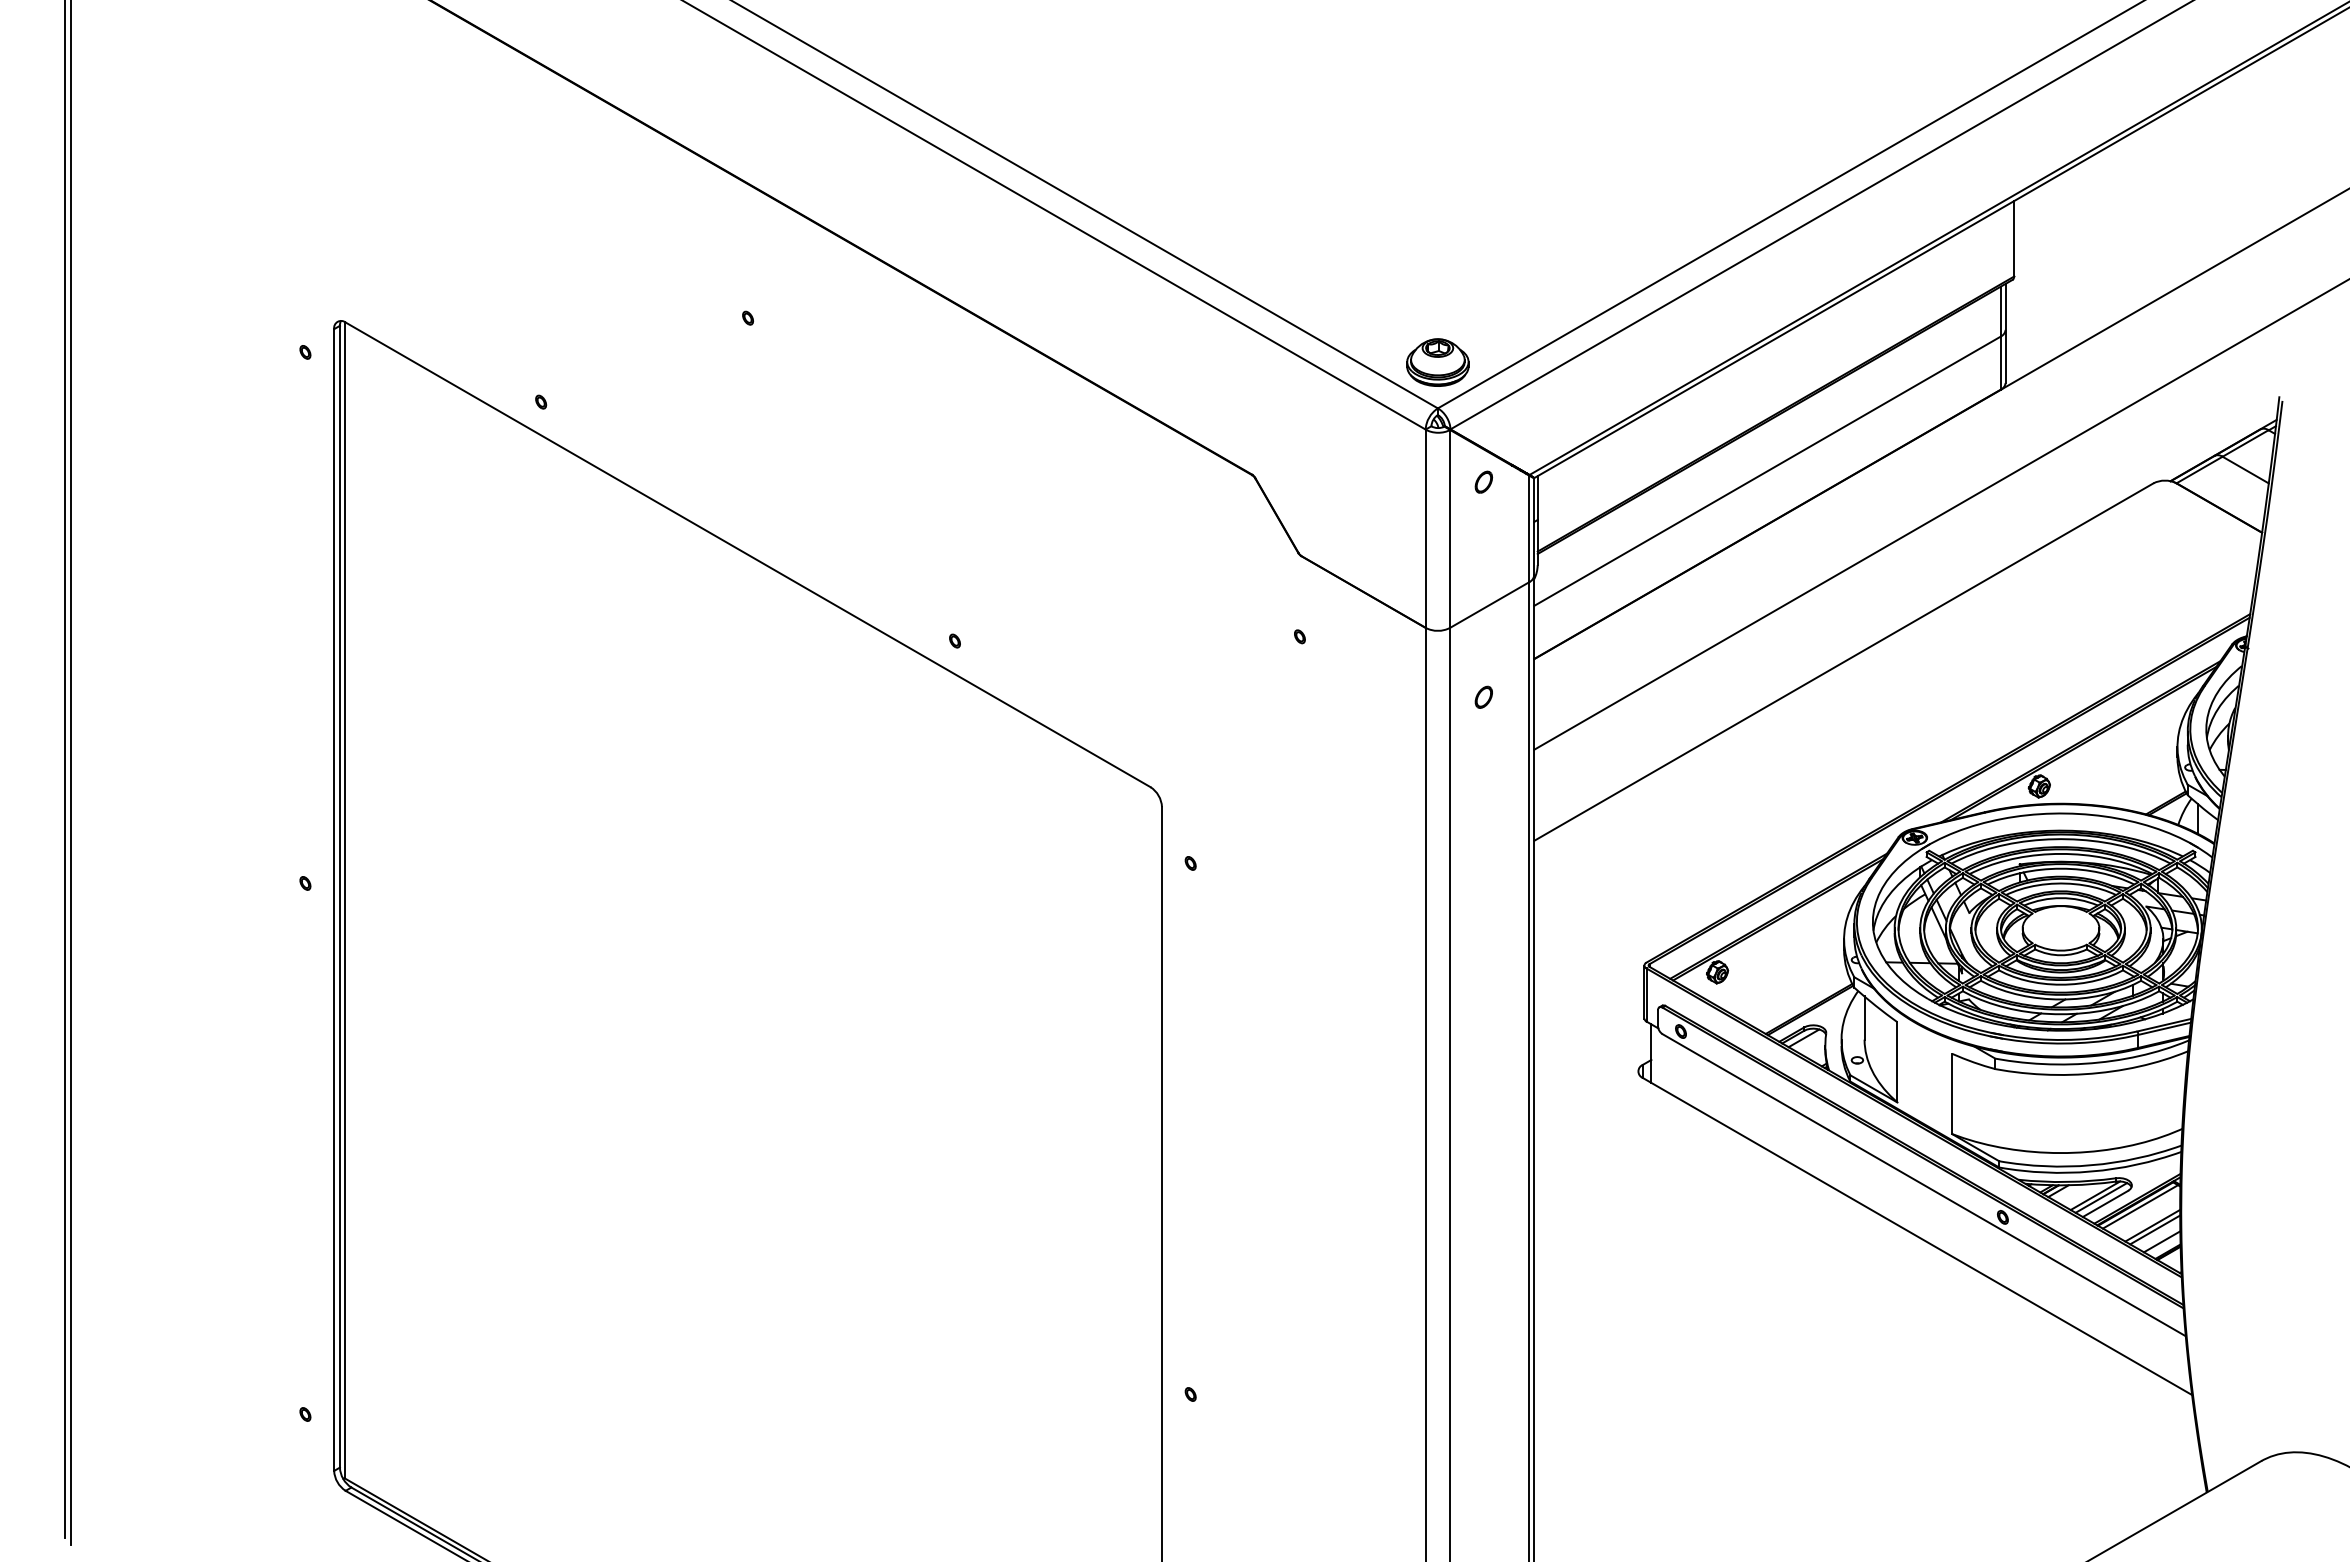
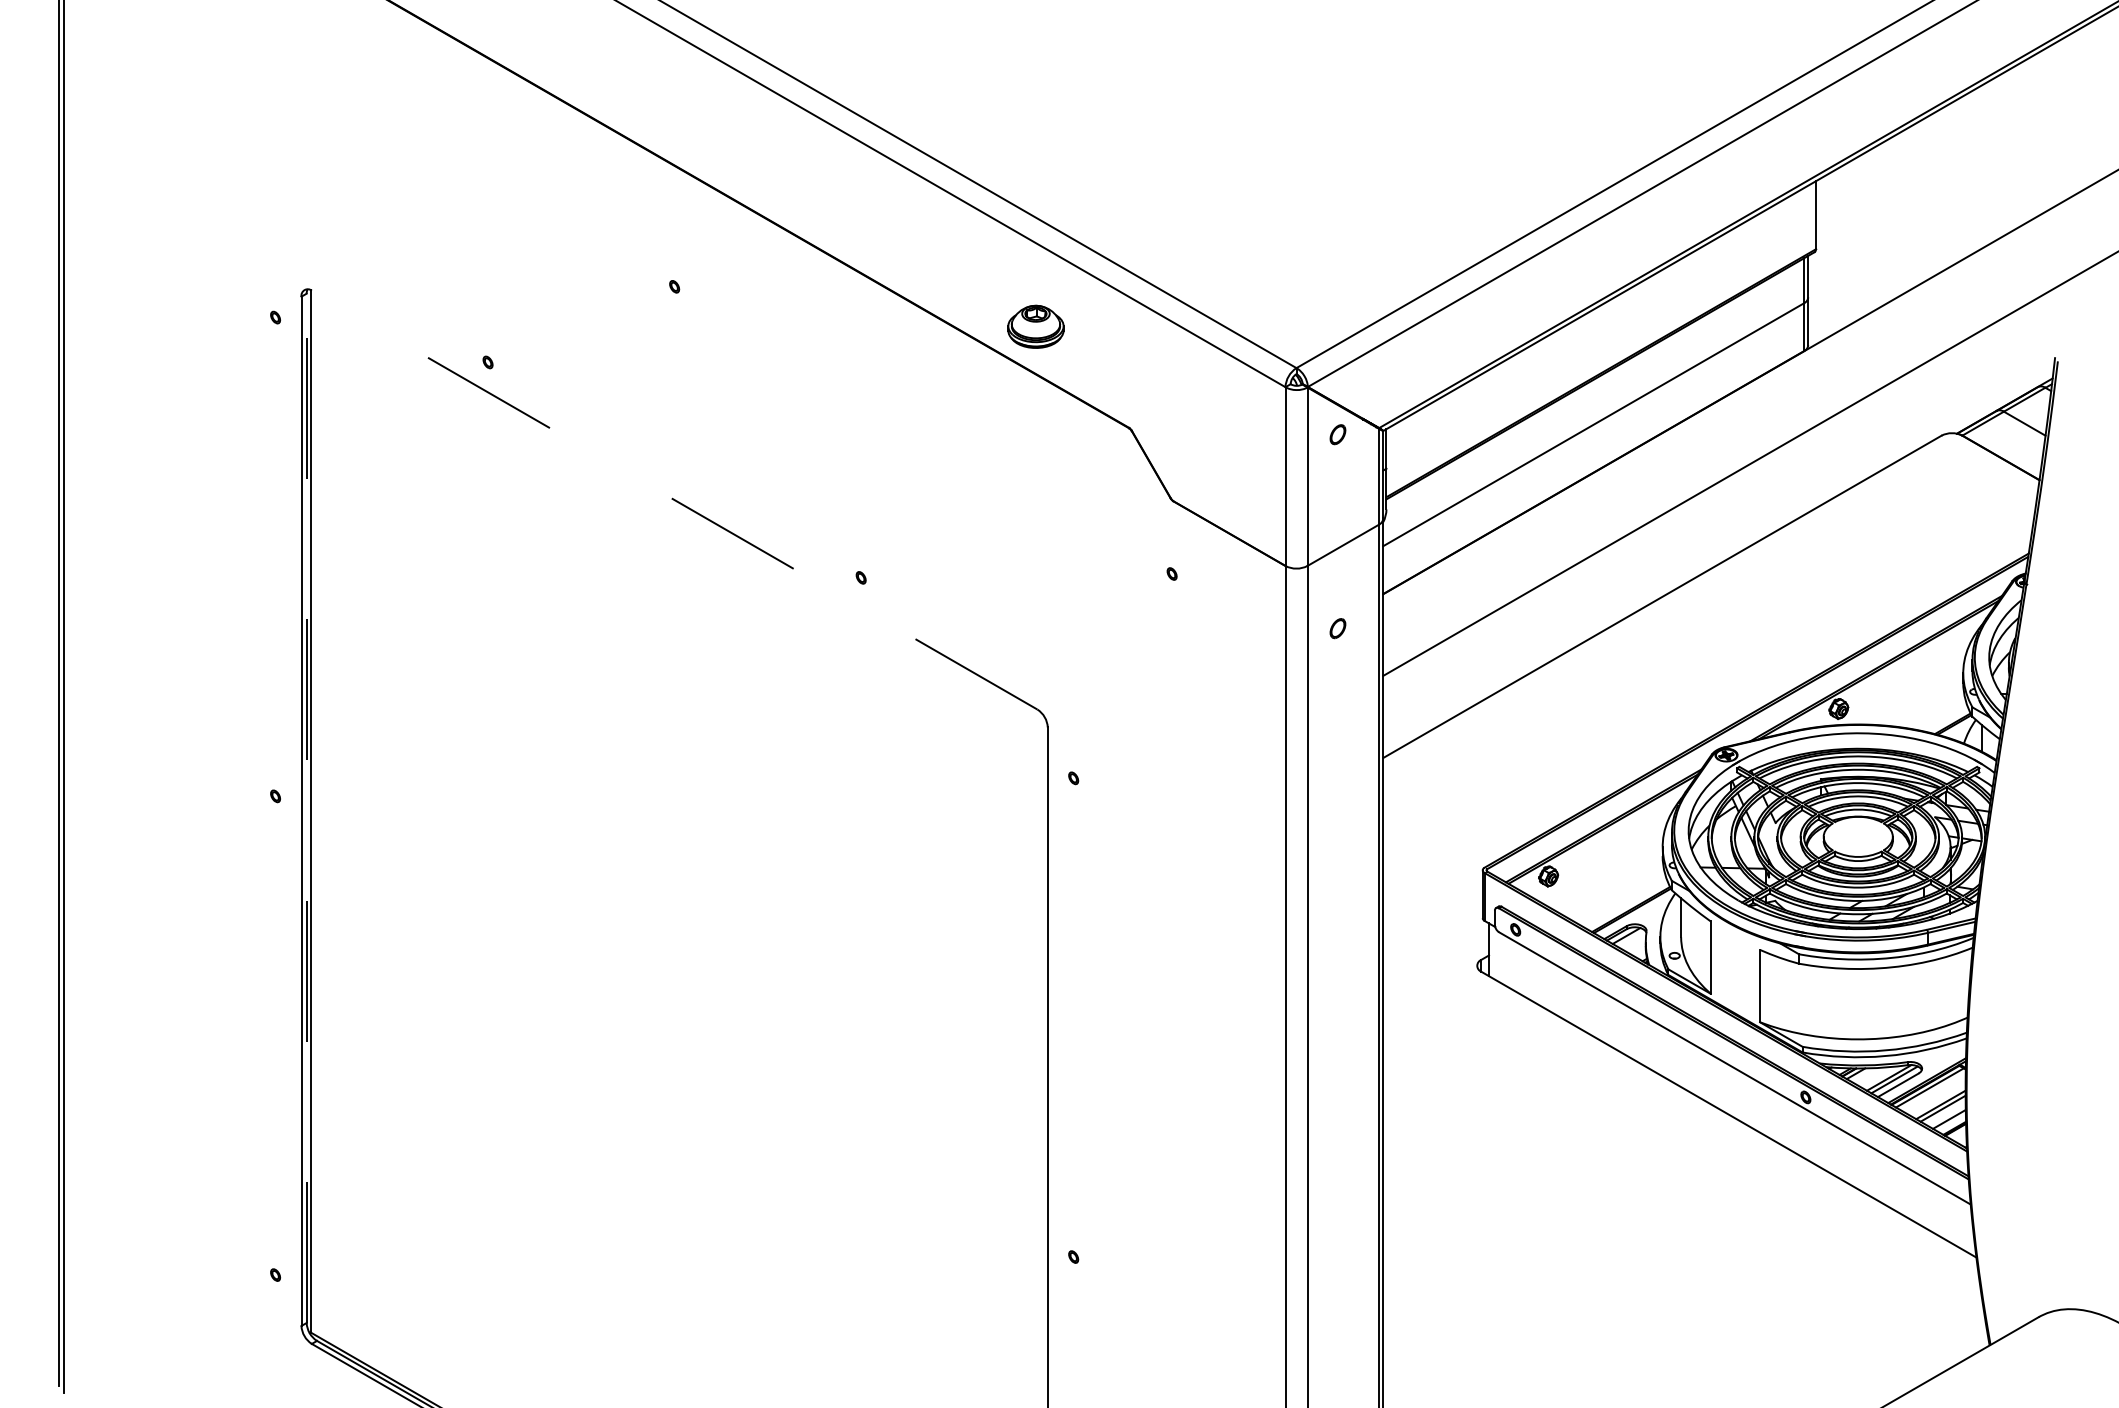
part: (1437, 362) -> (1035, 326), moved
line: (748, 554) -> (675, 499), solid -> dashed
line: (339, 896) -> (306, 808), solid -> dashed

